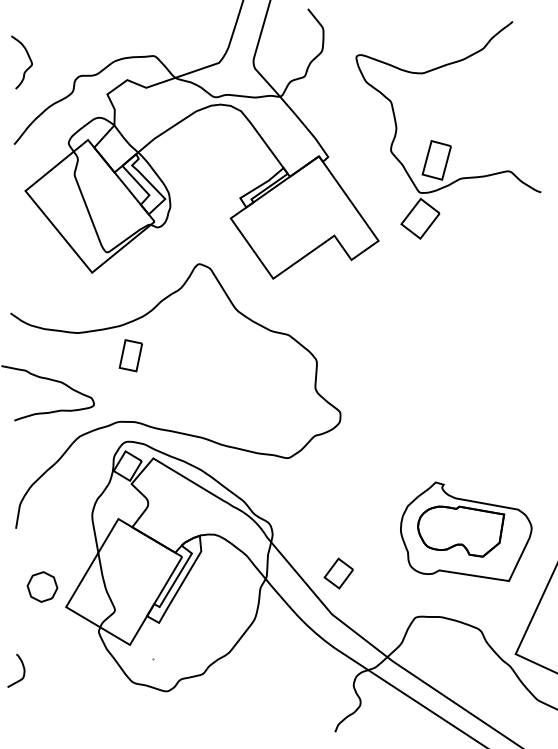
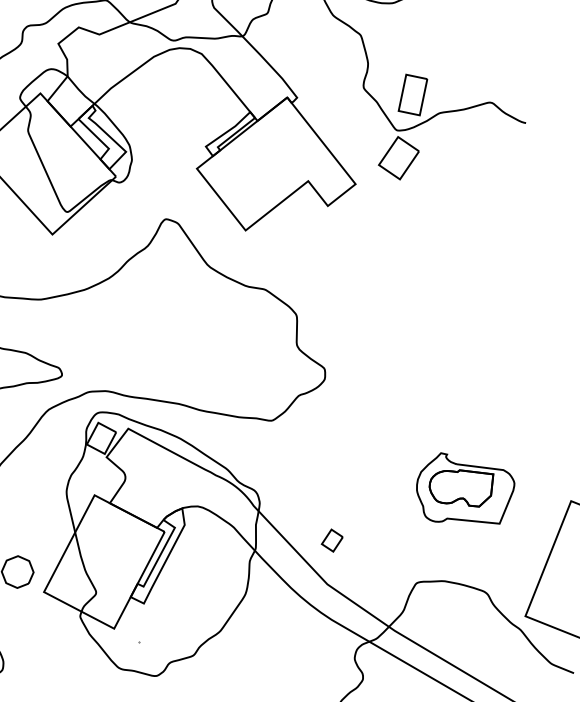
part: (130, 355) -> (98, 320), removed
part: (466, 531) -> (465, 488), size x0.7
part: (338, 573) -> (332, 540), size x0.7

